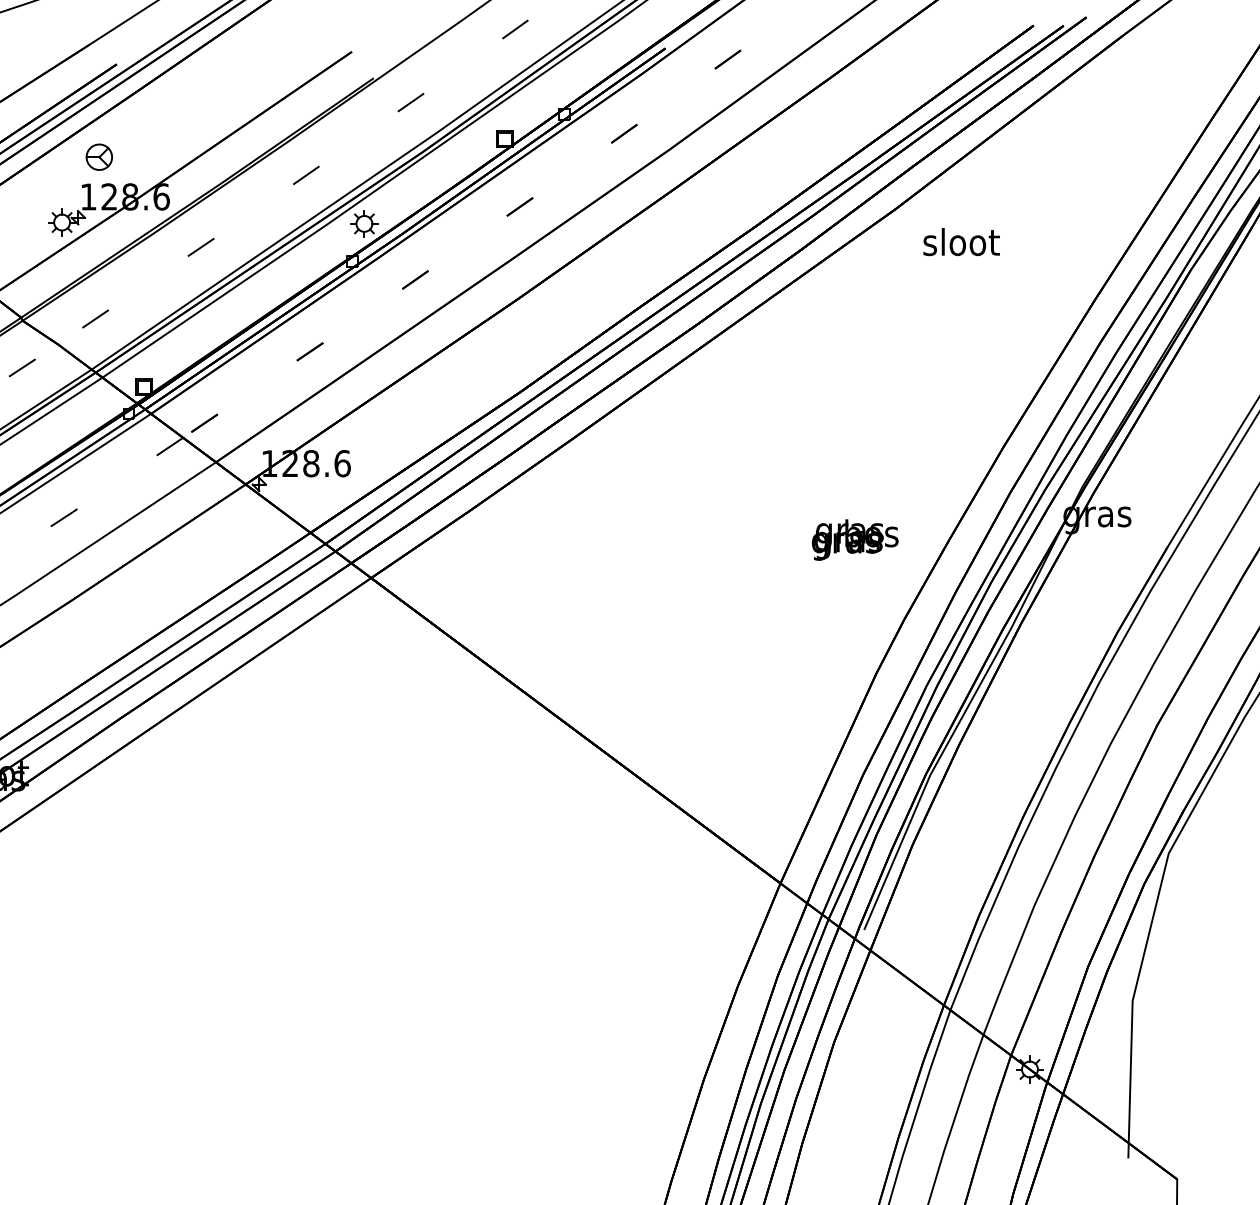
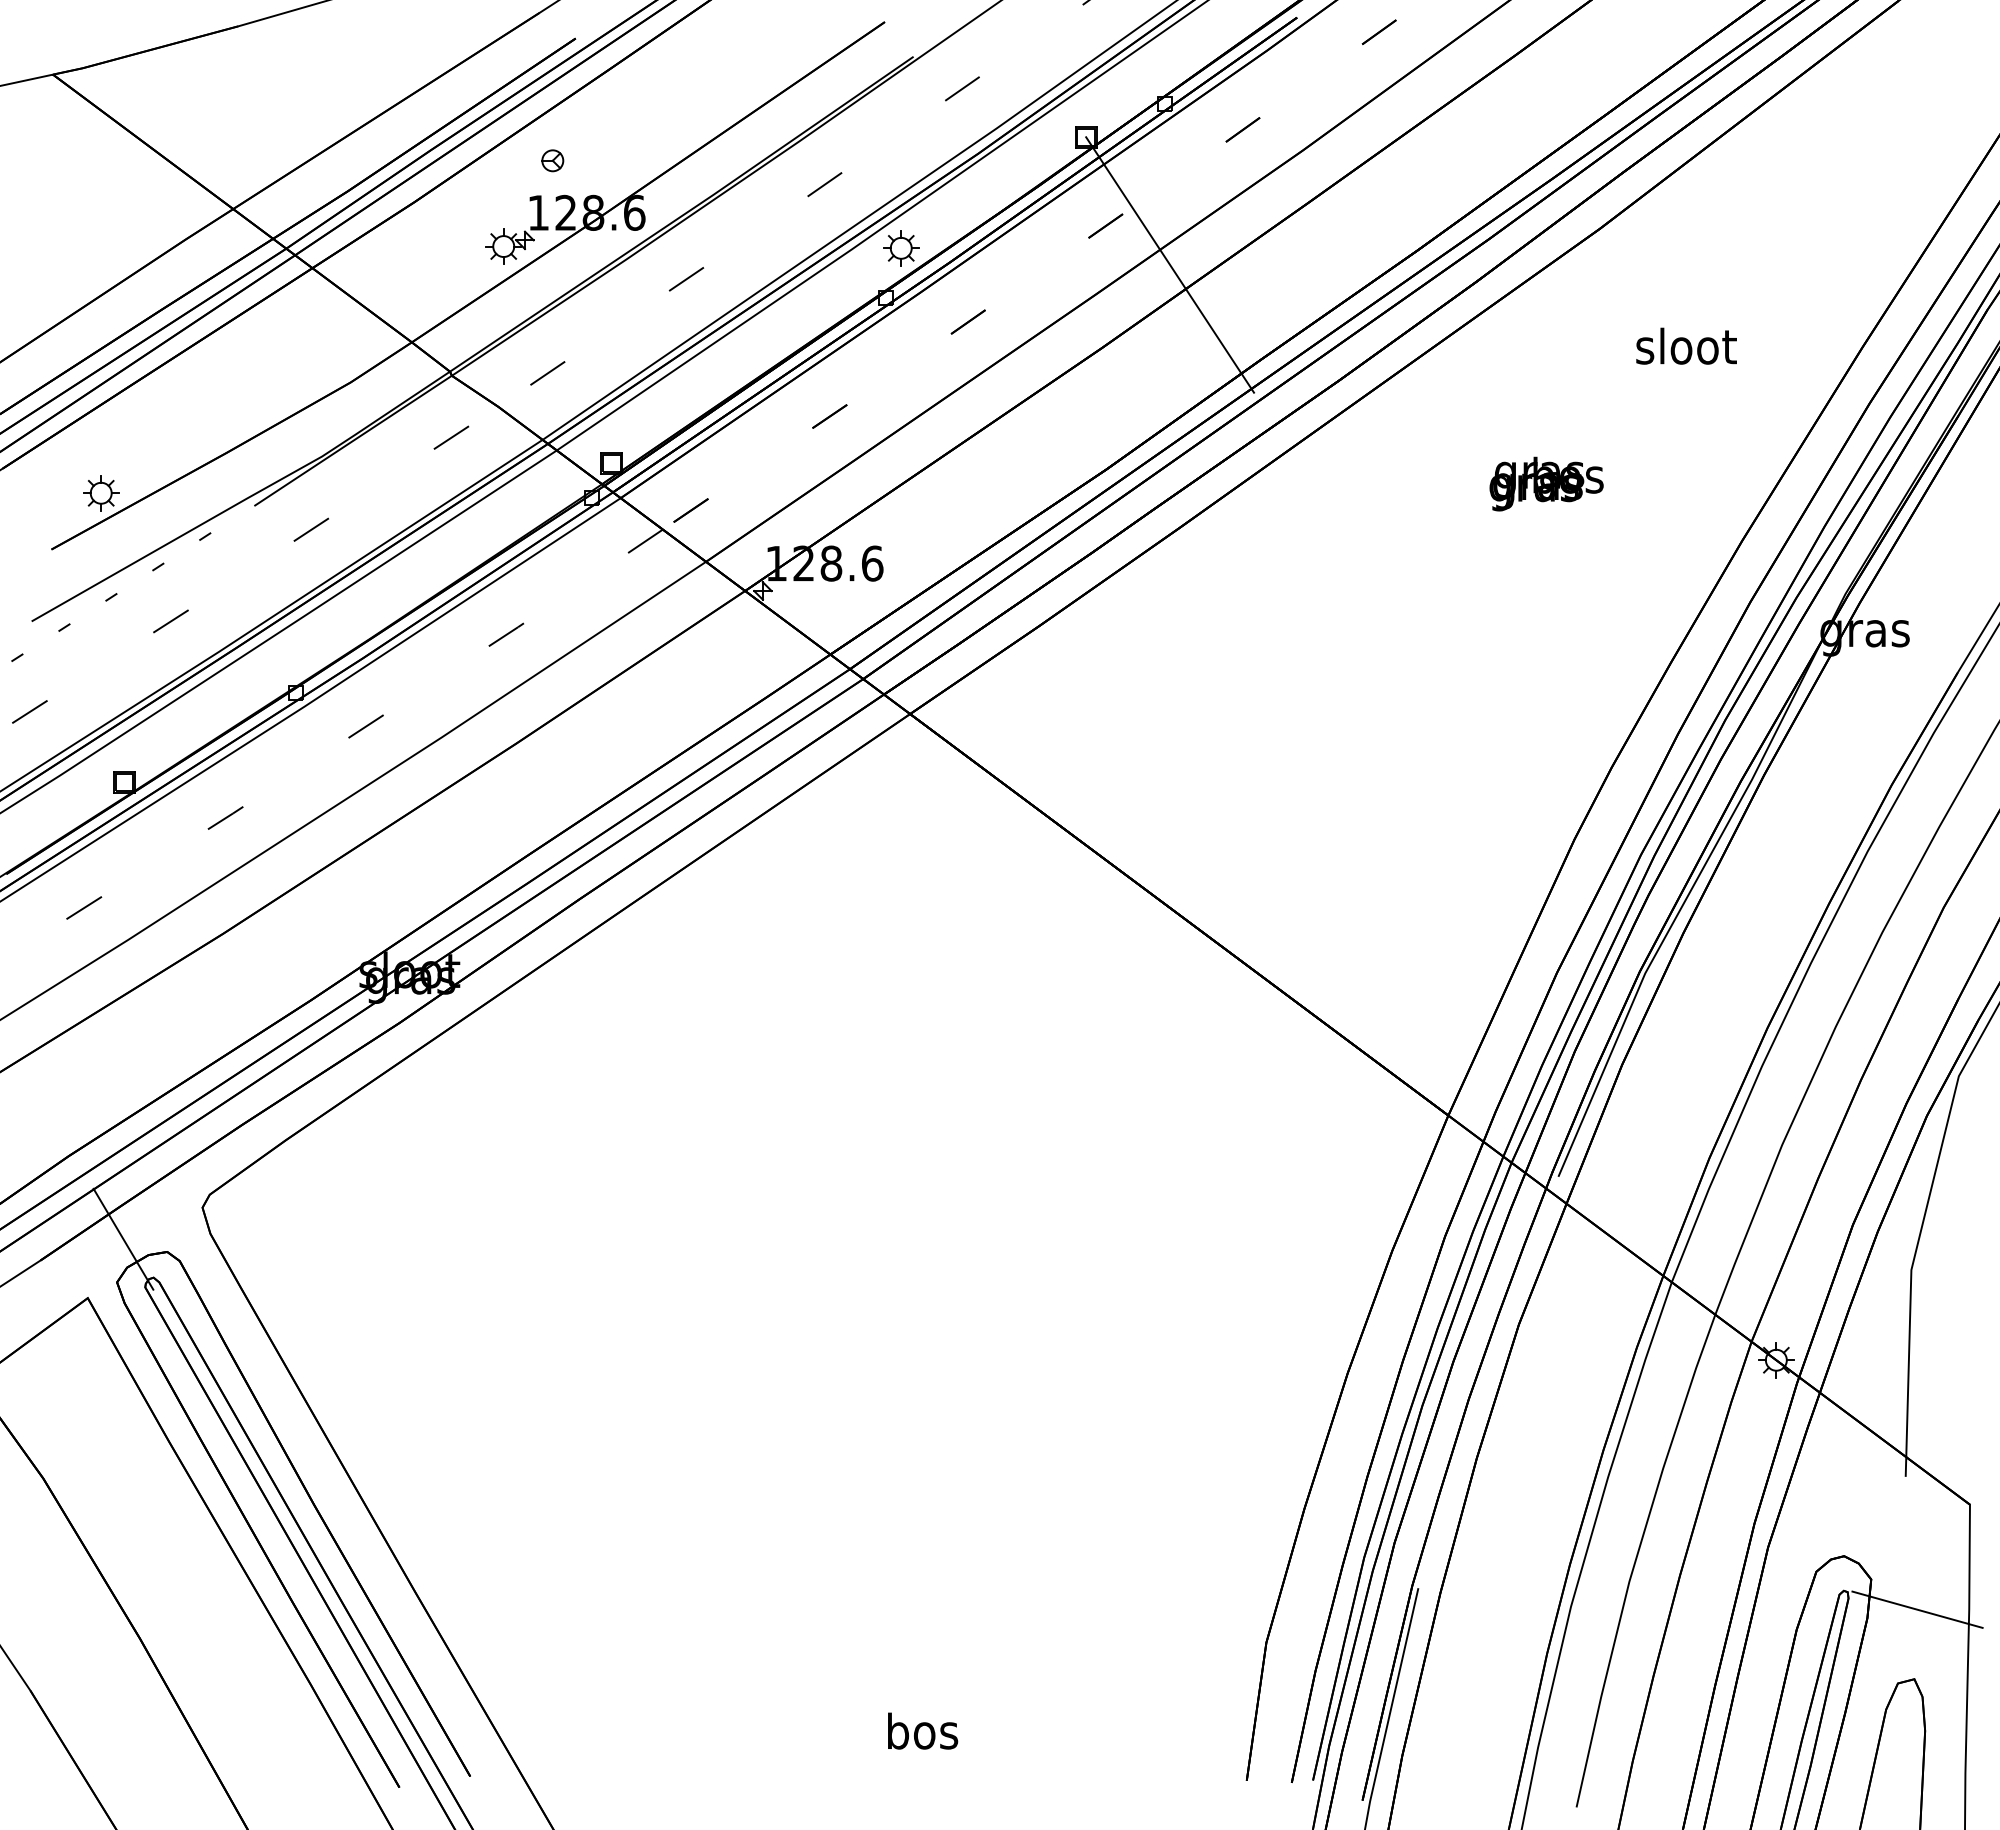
part: (99, 157) -> (552, 160), size x0.62
line: (569, 236) -> (1170, 264), added
text: (961, 241) -> (1686, 345), moved
text: (855, 539) -> (1546, 483), moved

